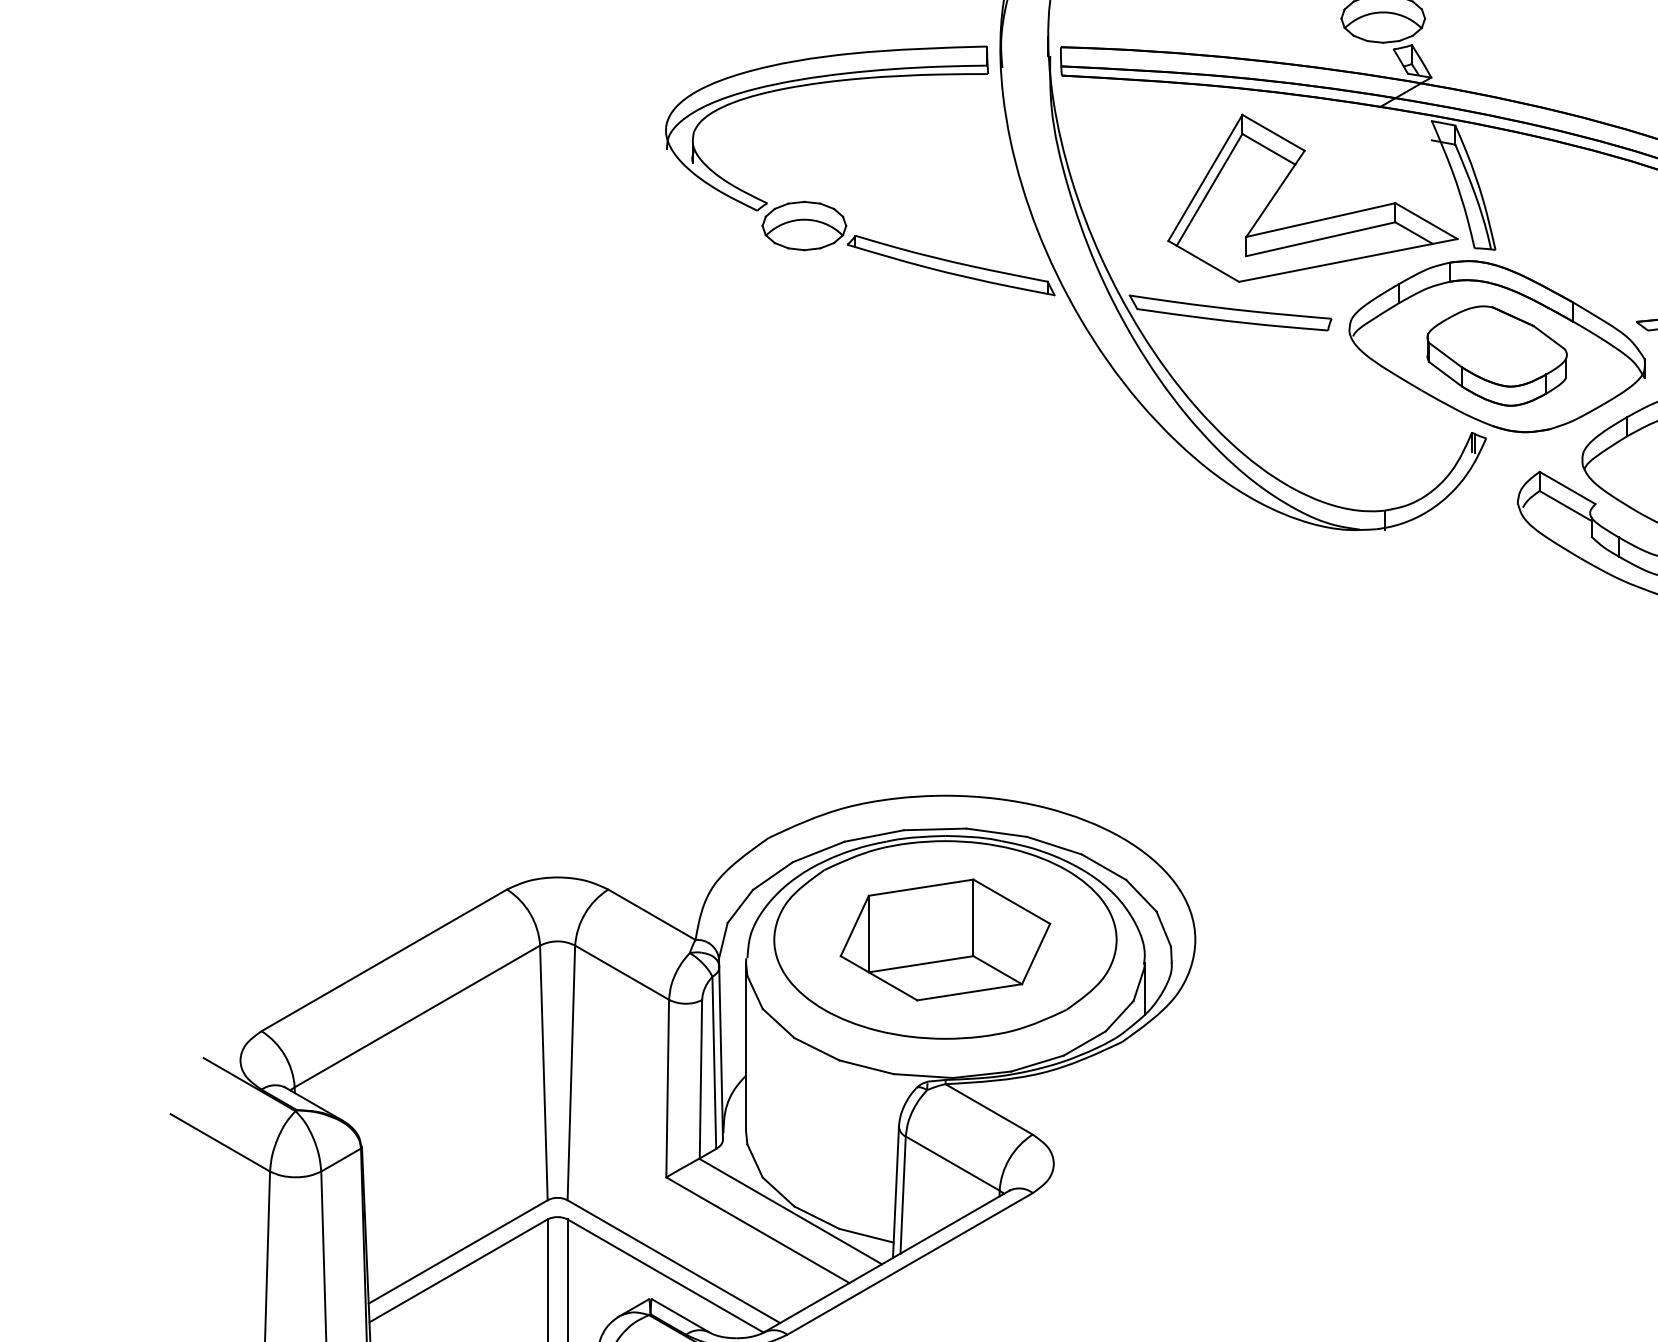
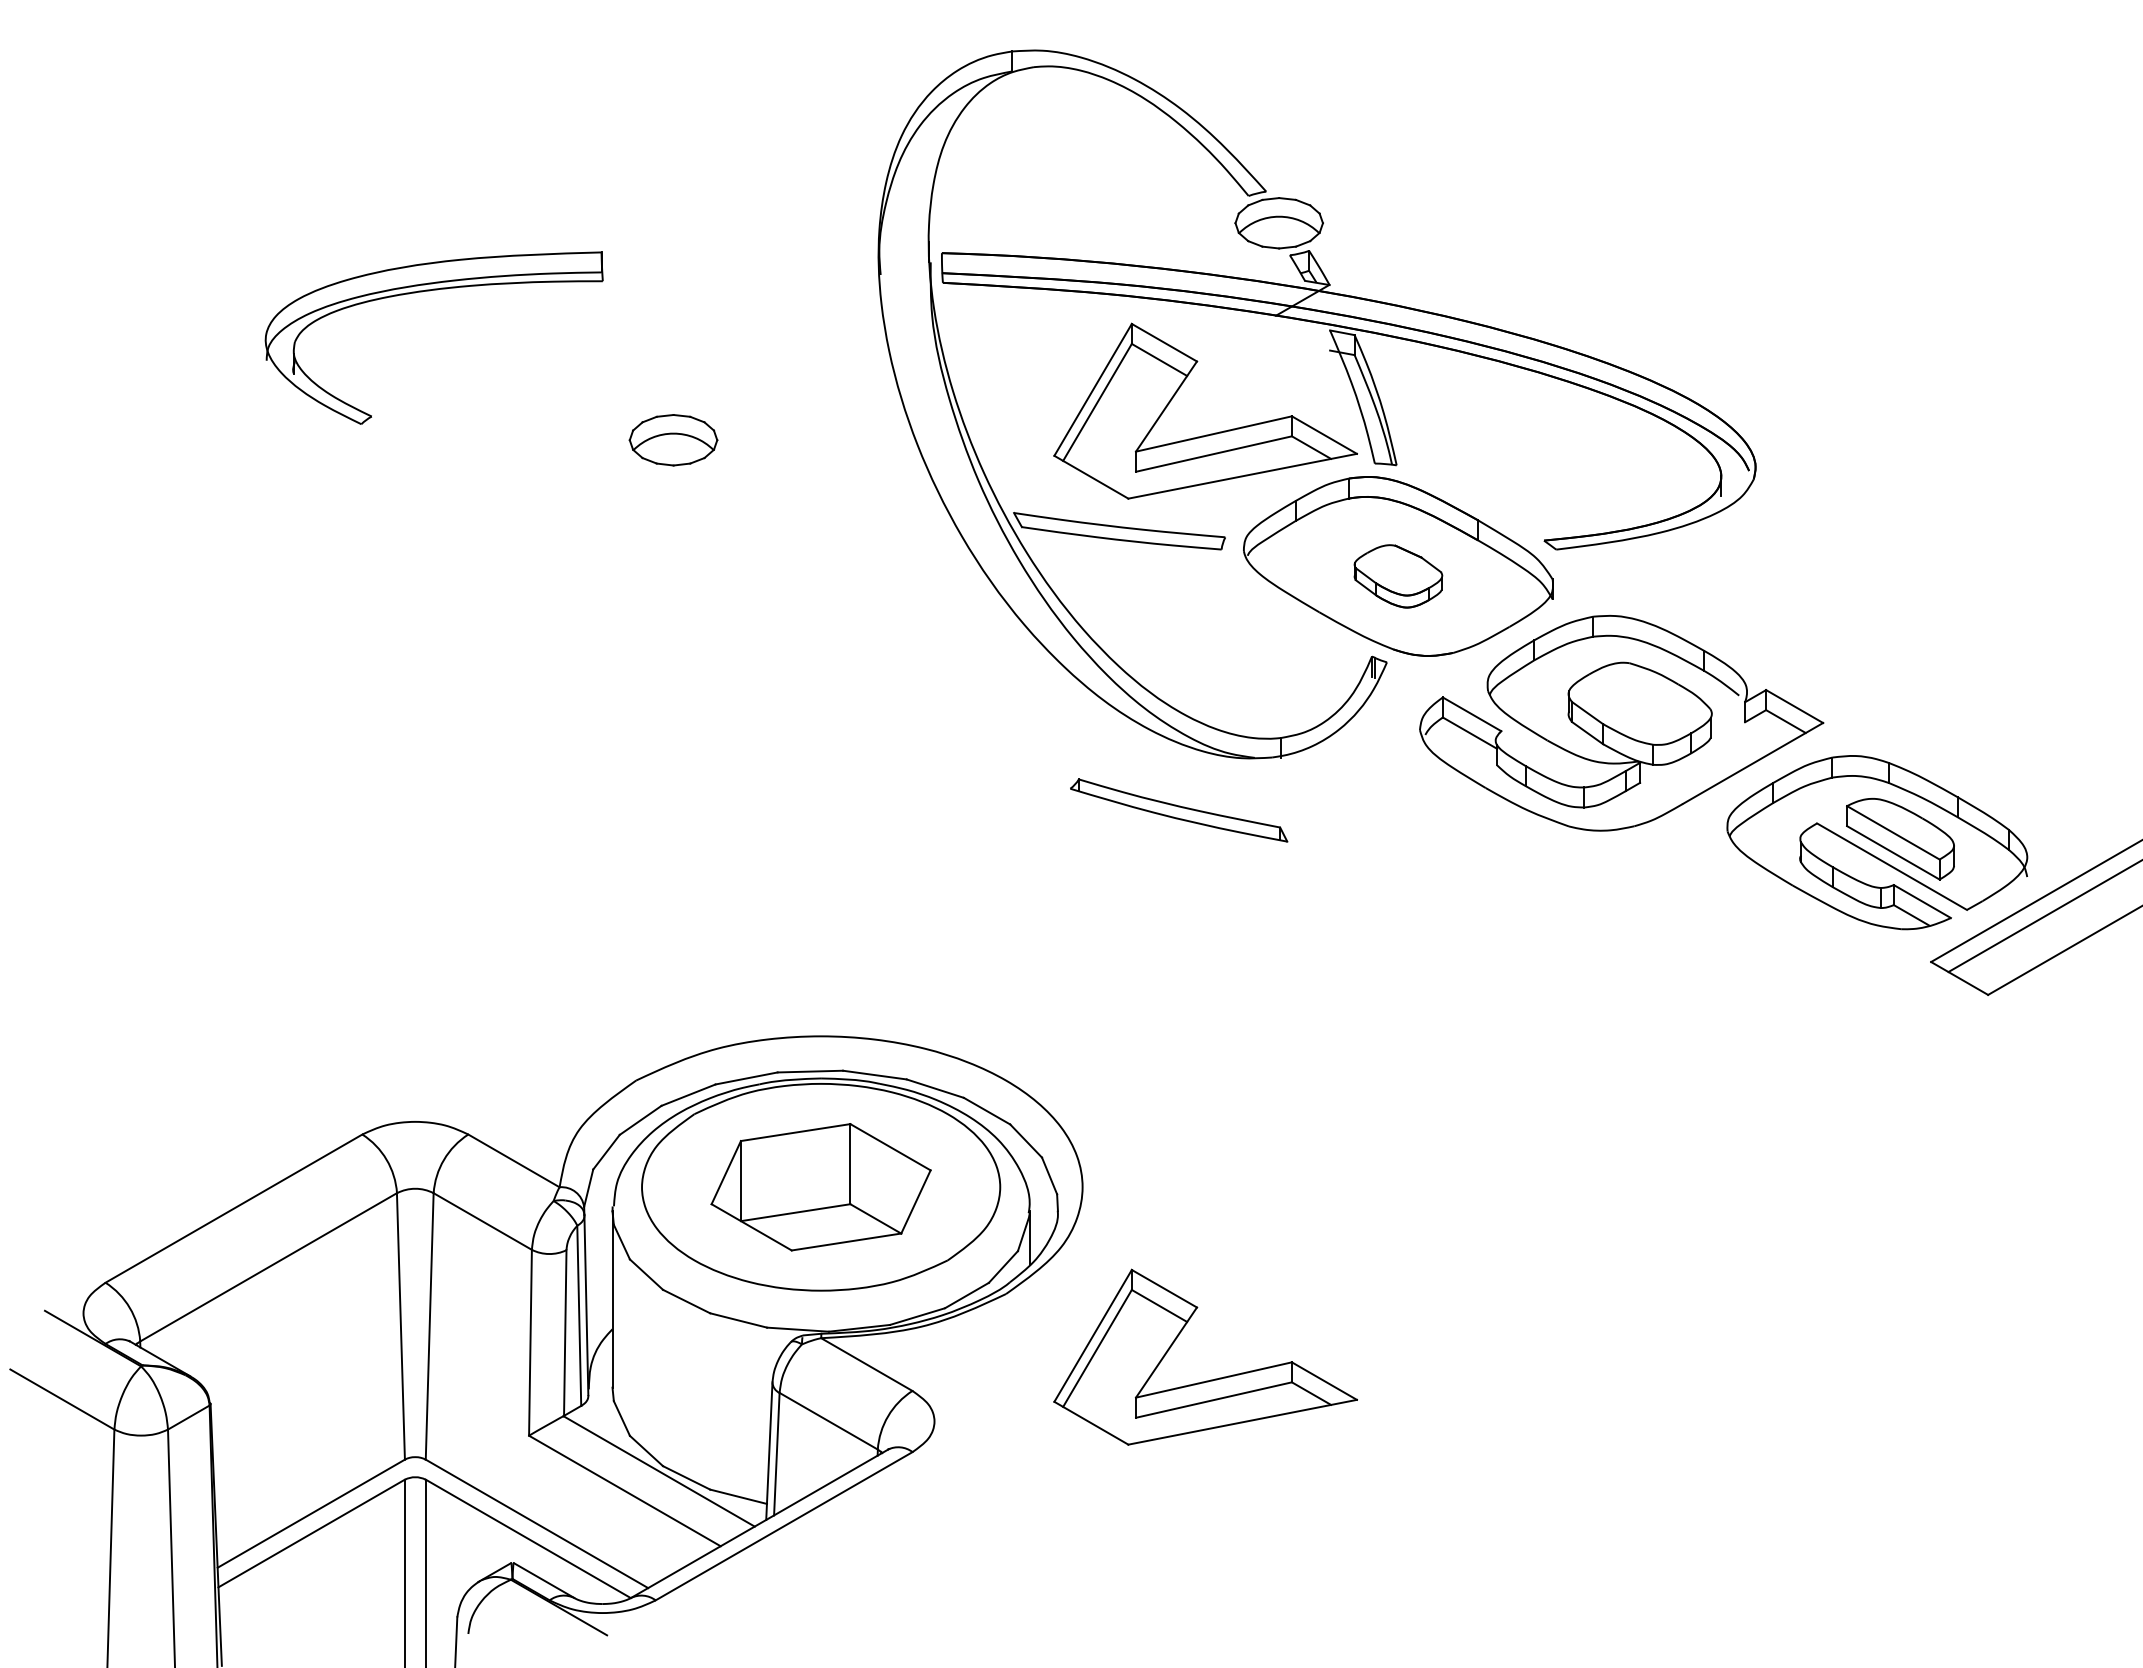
part: (823, 83) -> (430, 291), moved
part: (951, 265) -> (1179, 810), moved
part: (1497, 356) -> (1398, 576), size x0.6
part: (1317, 1123) -> (1210, 1379), added

